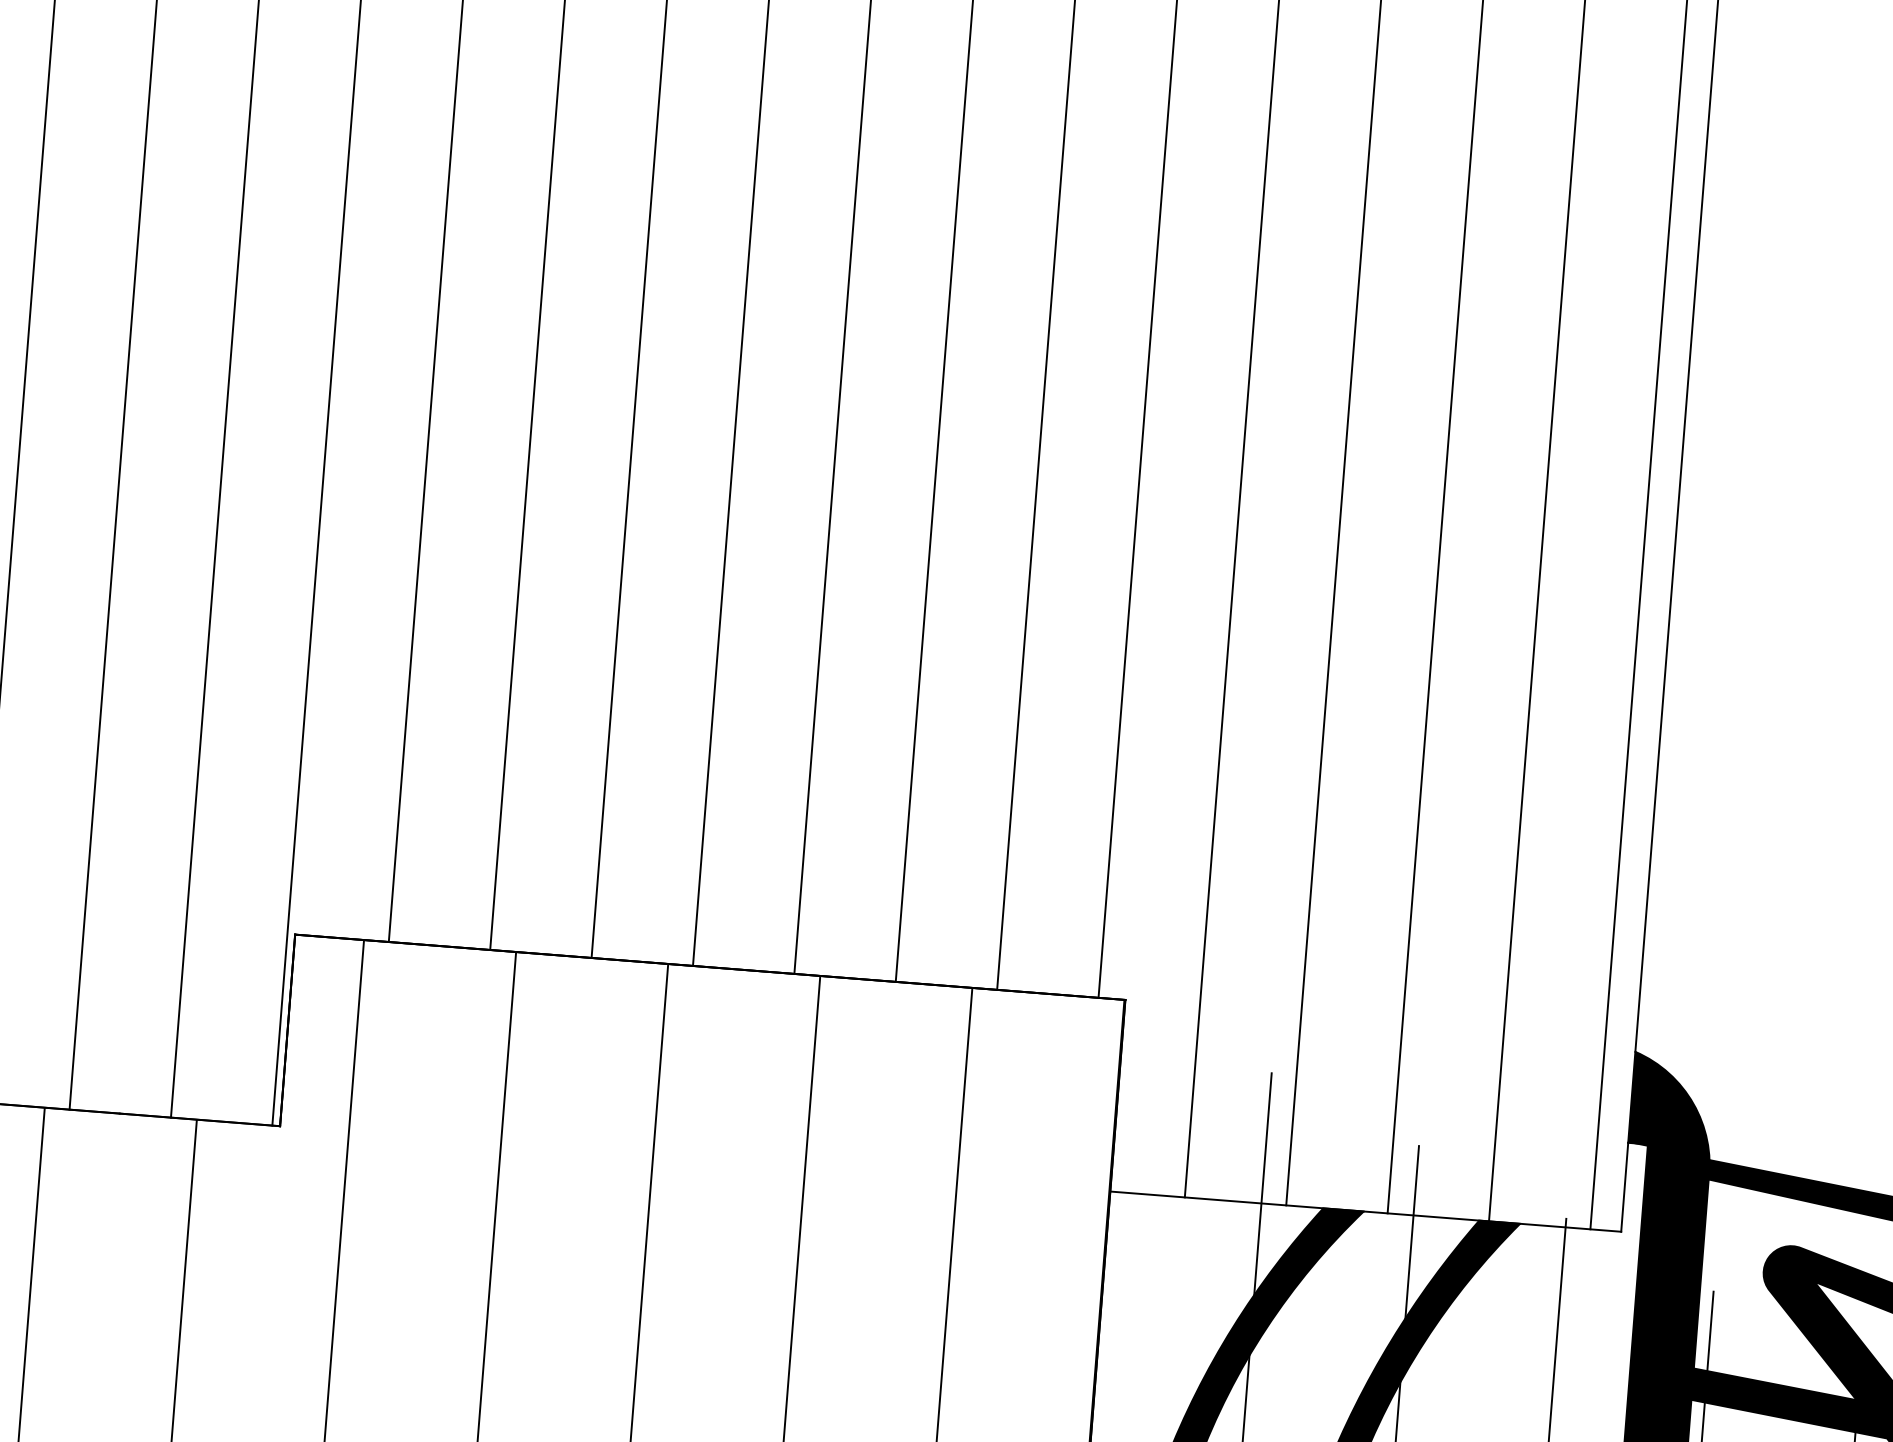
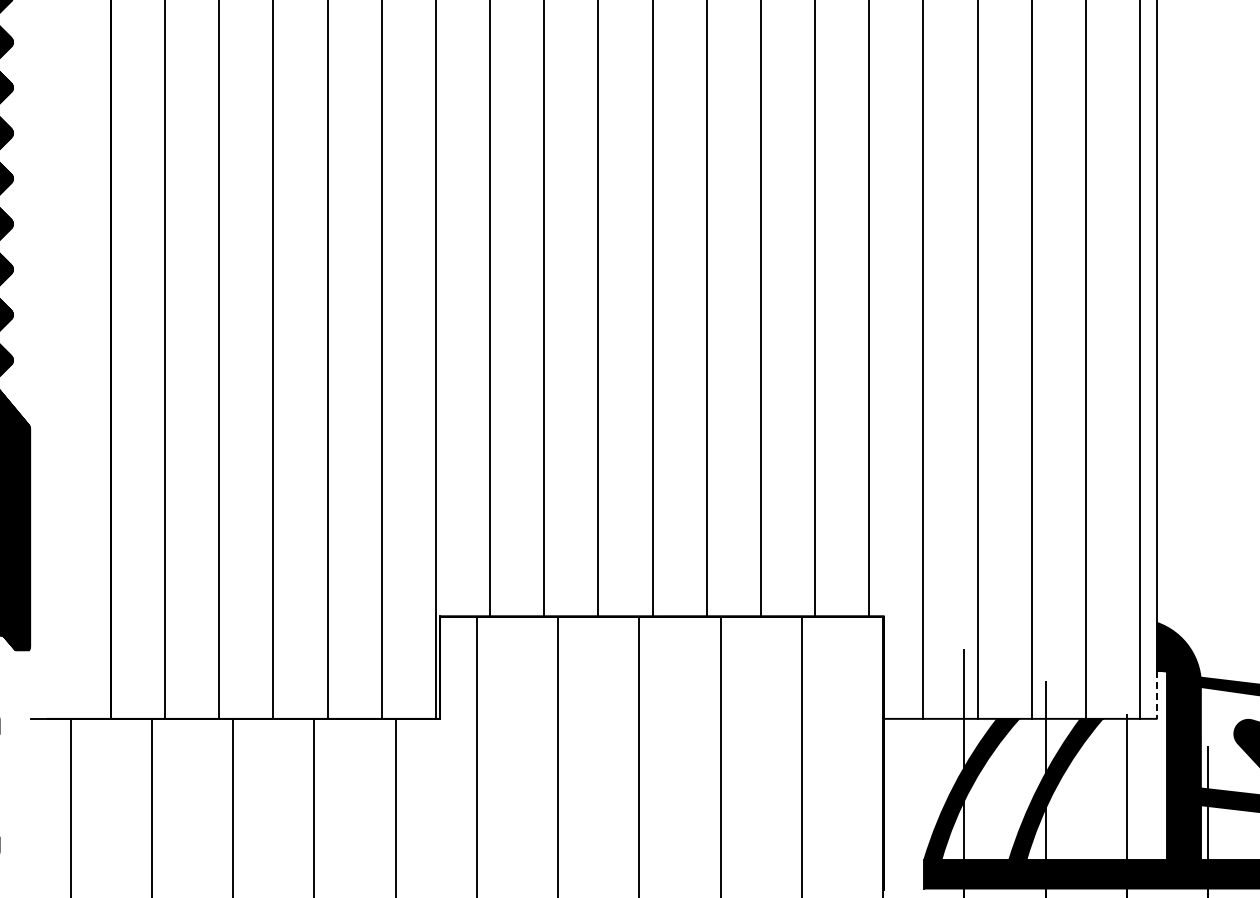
line: (1624, 1188) -> (1156, 695), solid -> dashed

